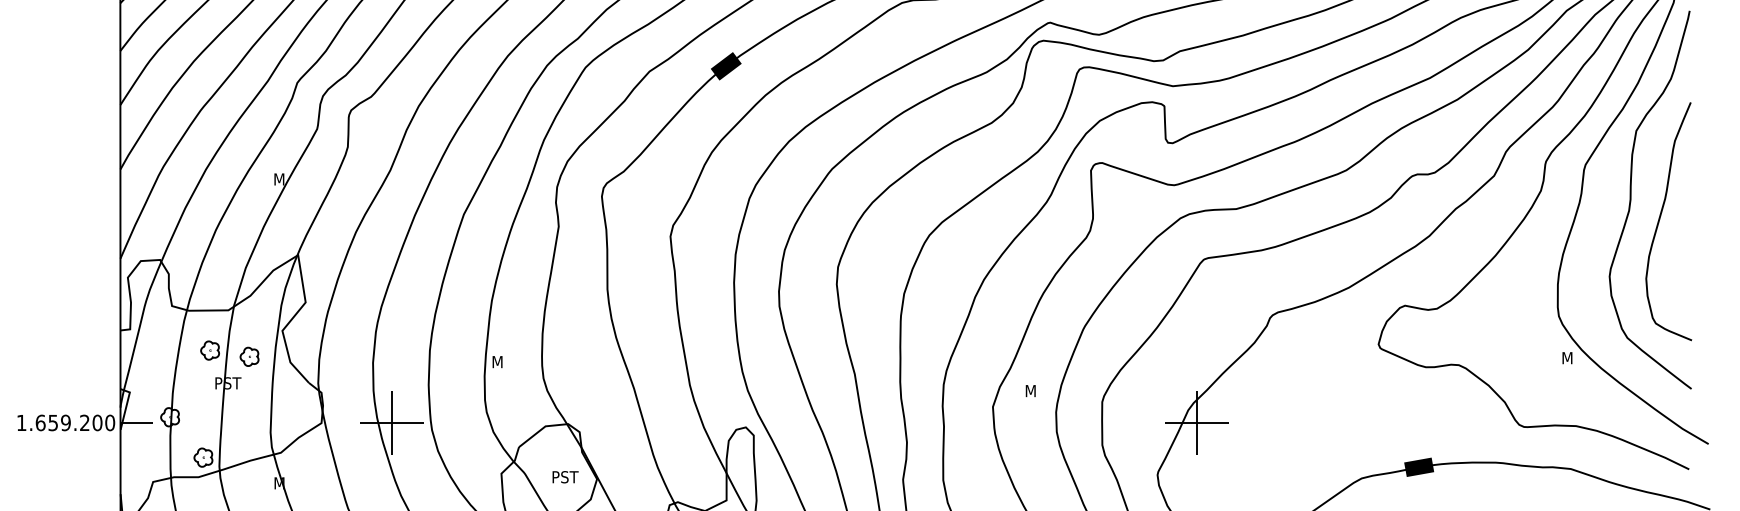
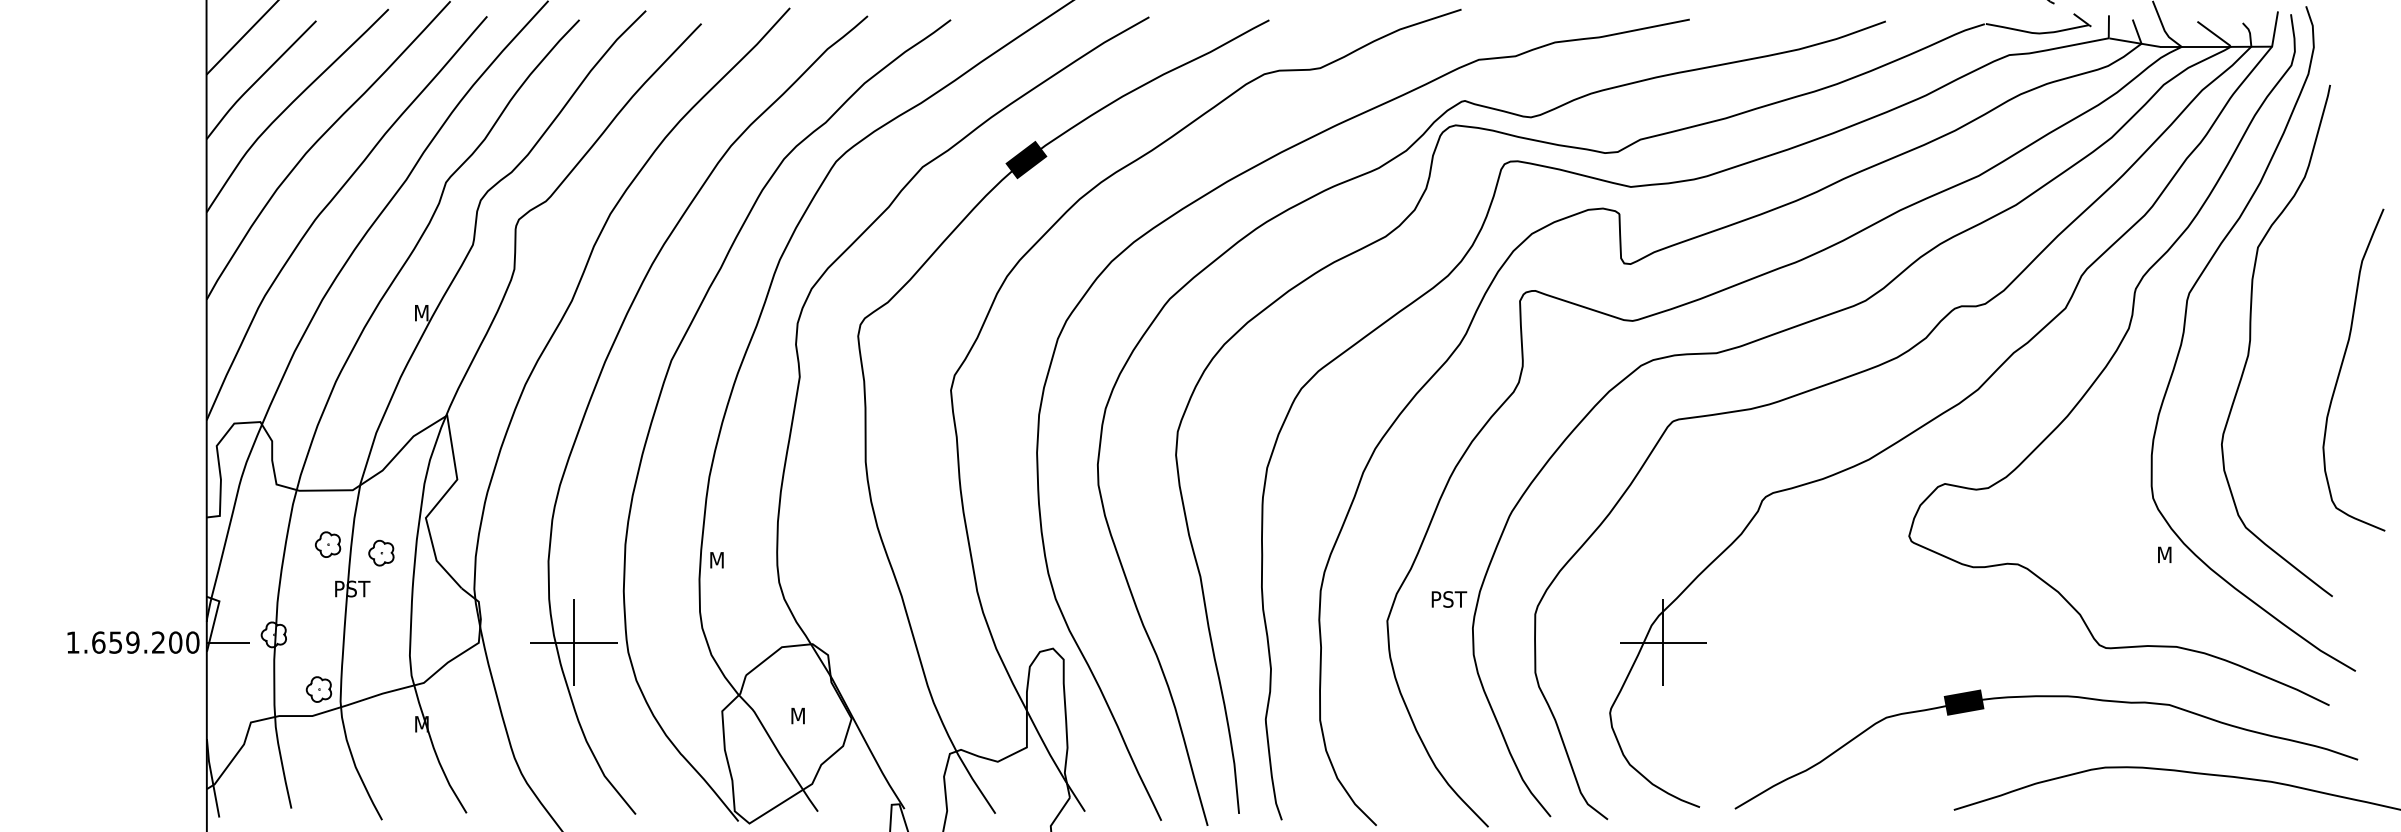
curve: (1660, 218) -> (2342, 366), moved
text: (1039, 391) -> (1450, 599), M -> PST
text: (565, 476) -> (809, 715), PST -> M

